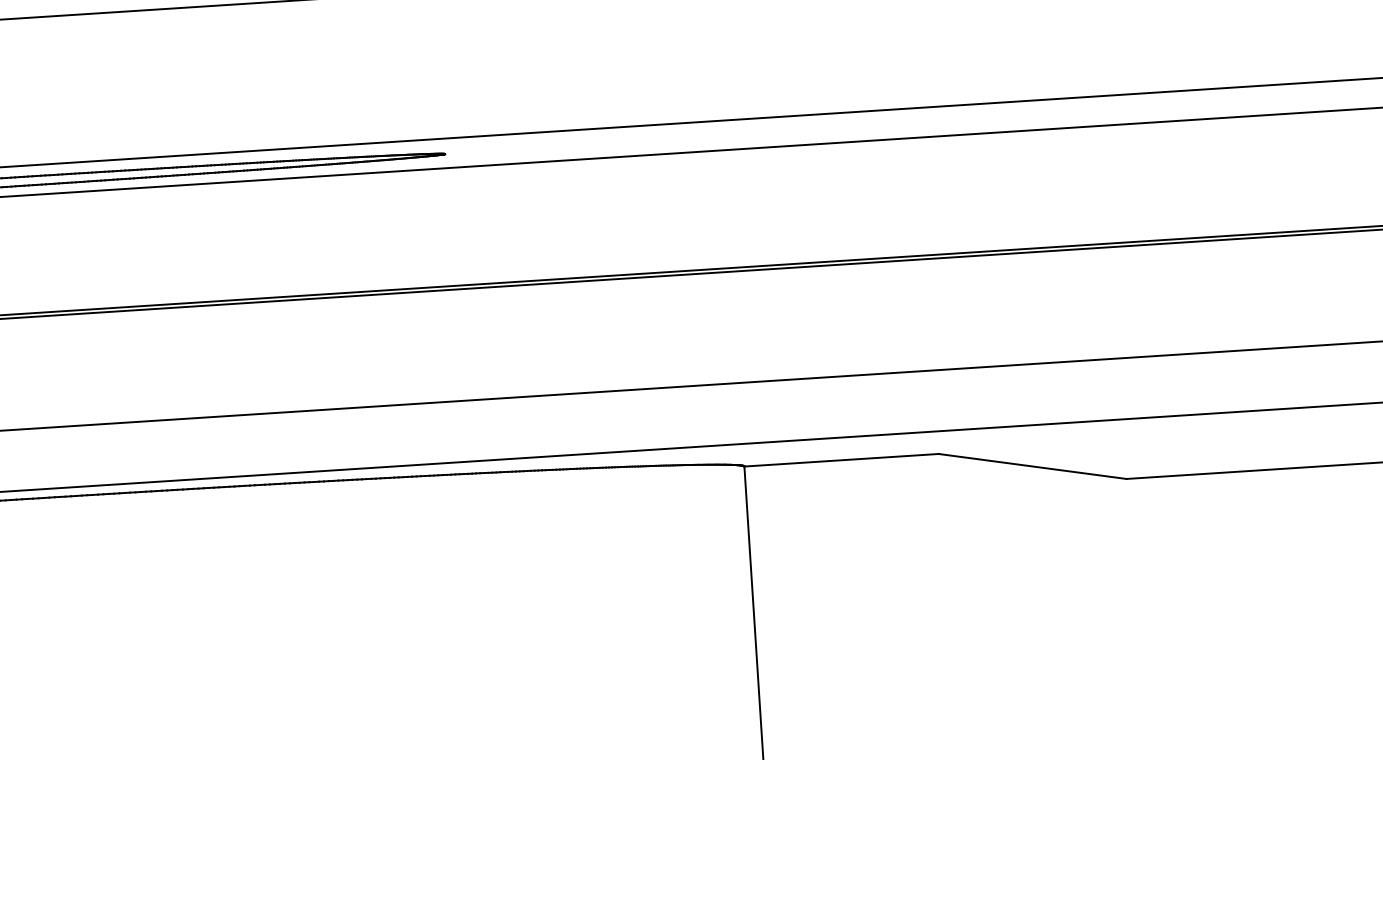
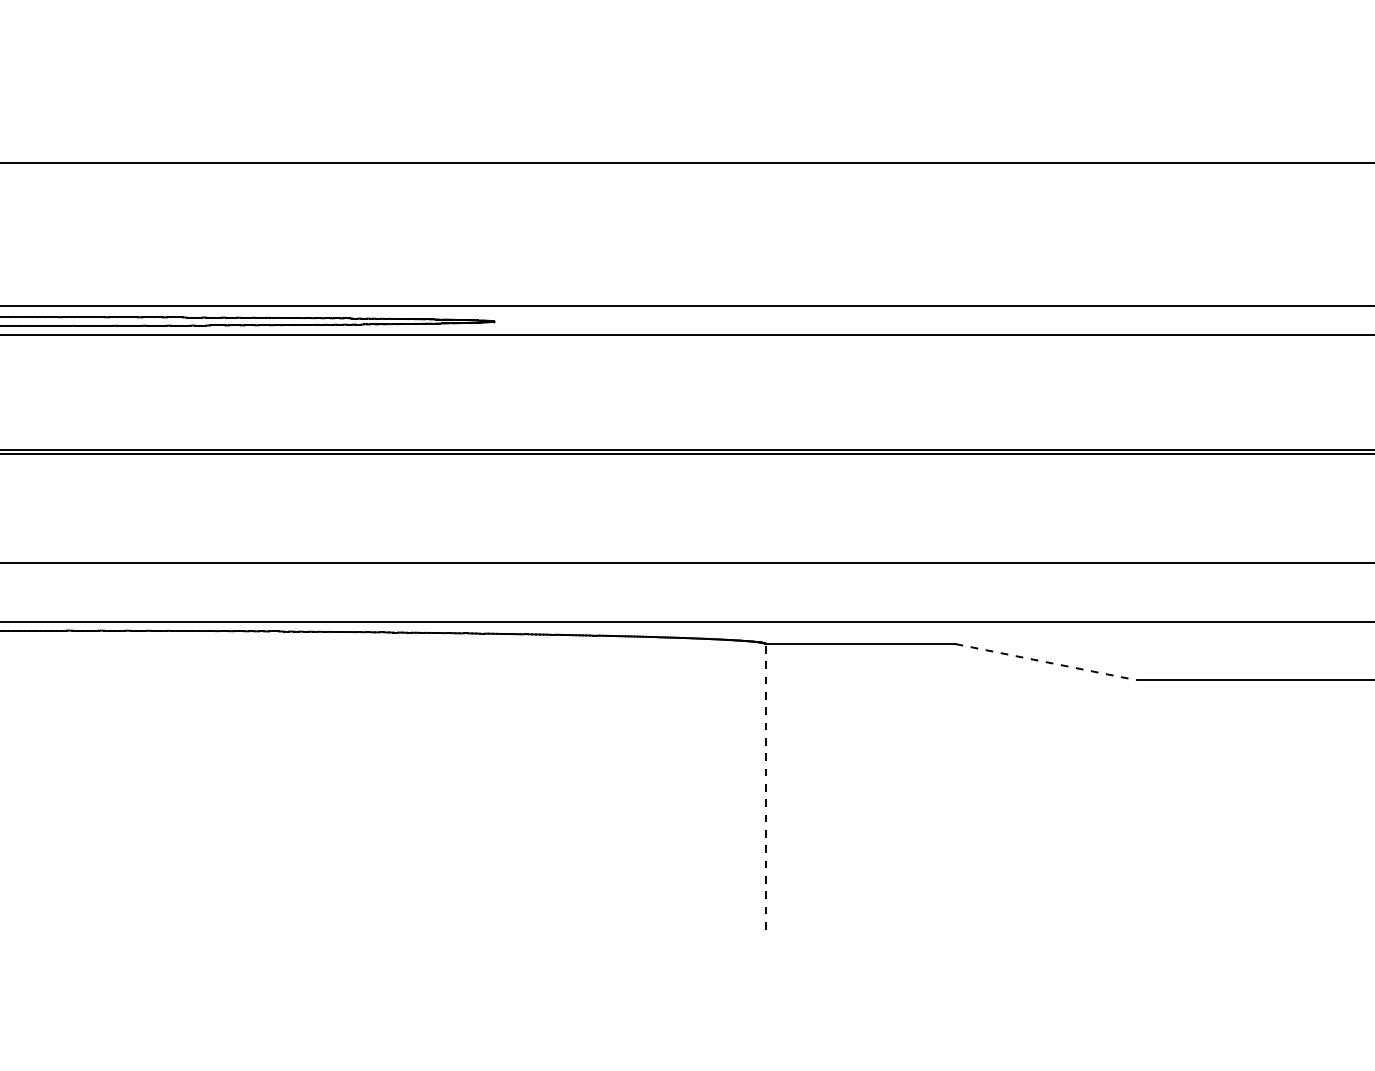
line: (1033, 466) -> (1046, 662), solid -> dashed
line: (753, 612) -> (765, 786), solid -> dashed

